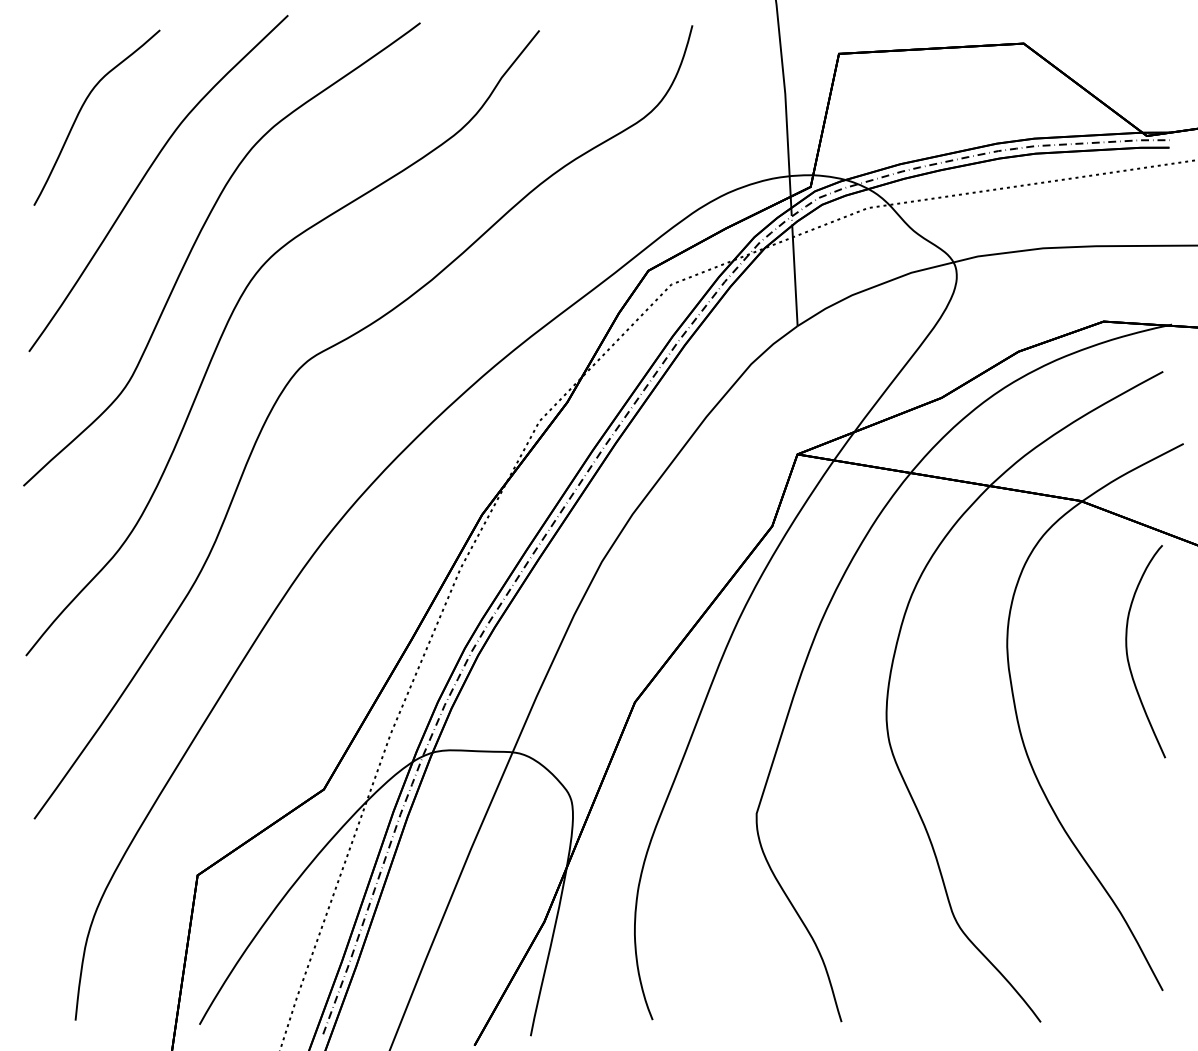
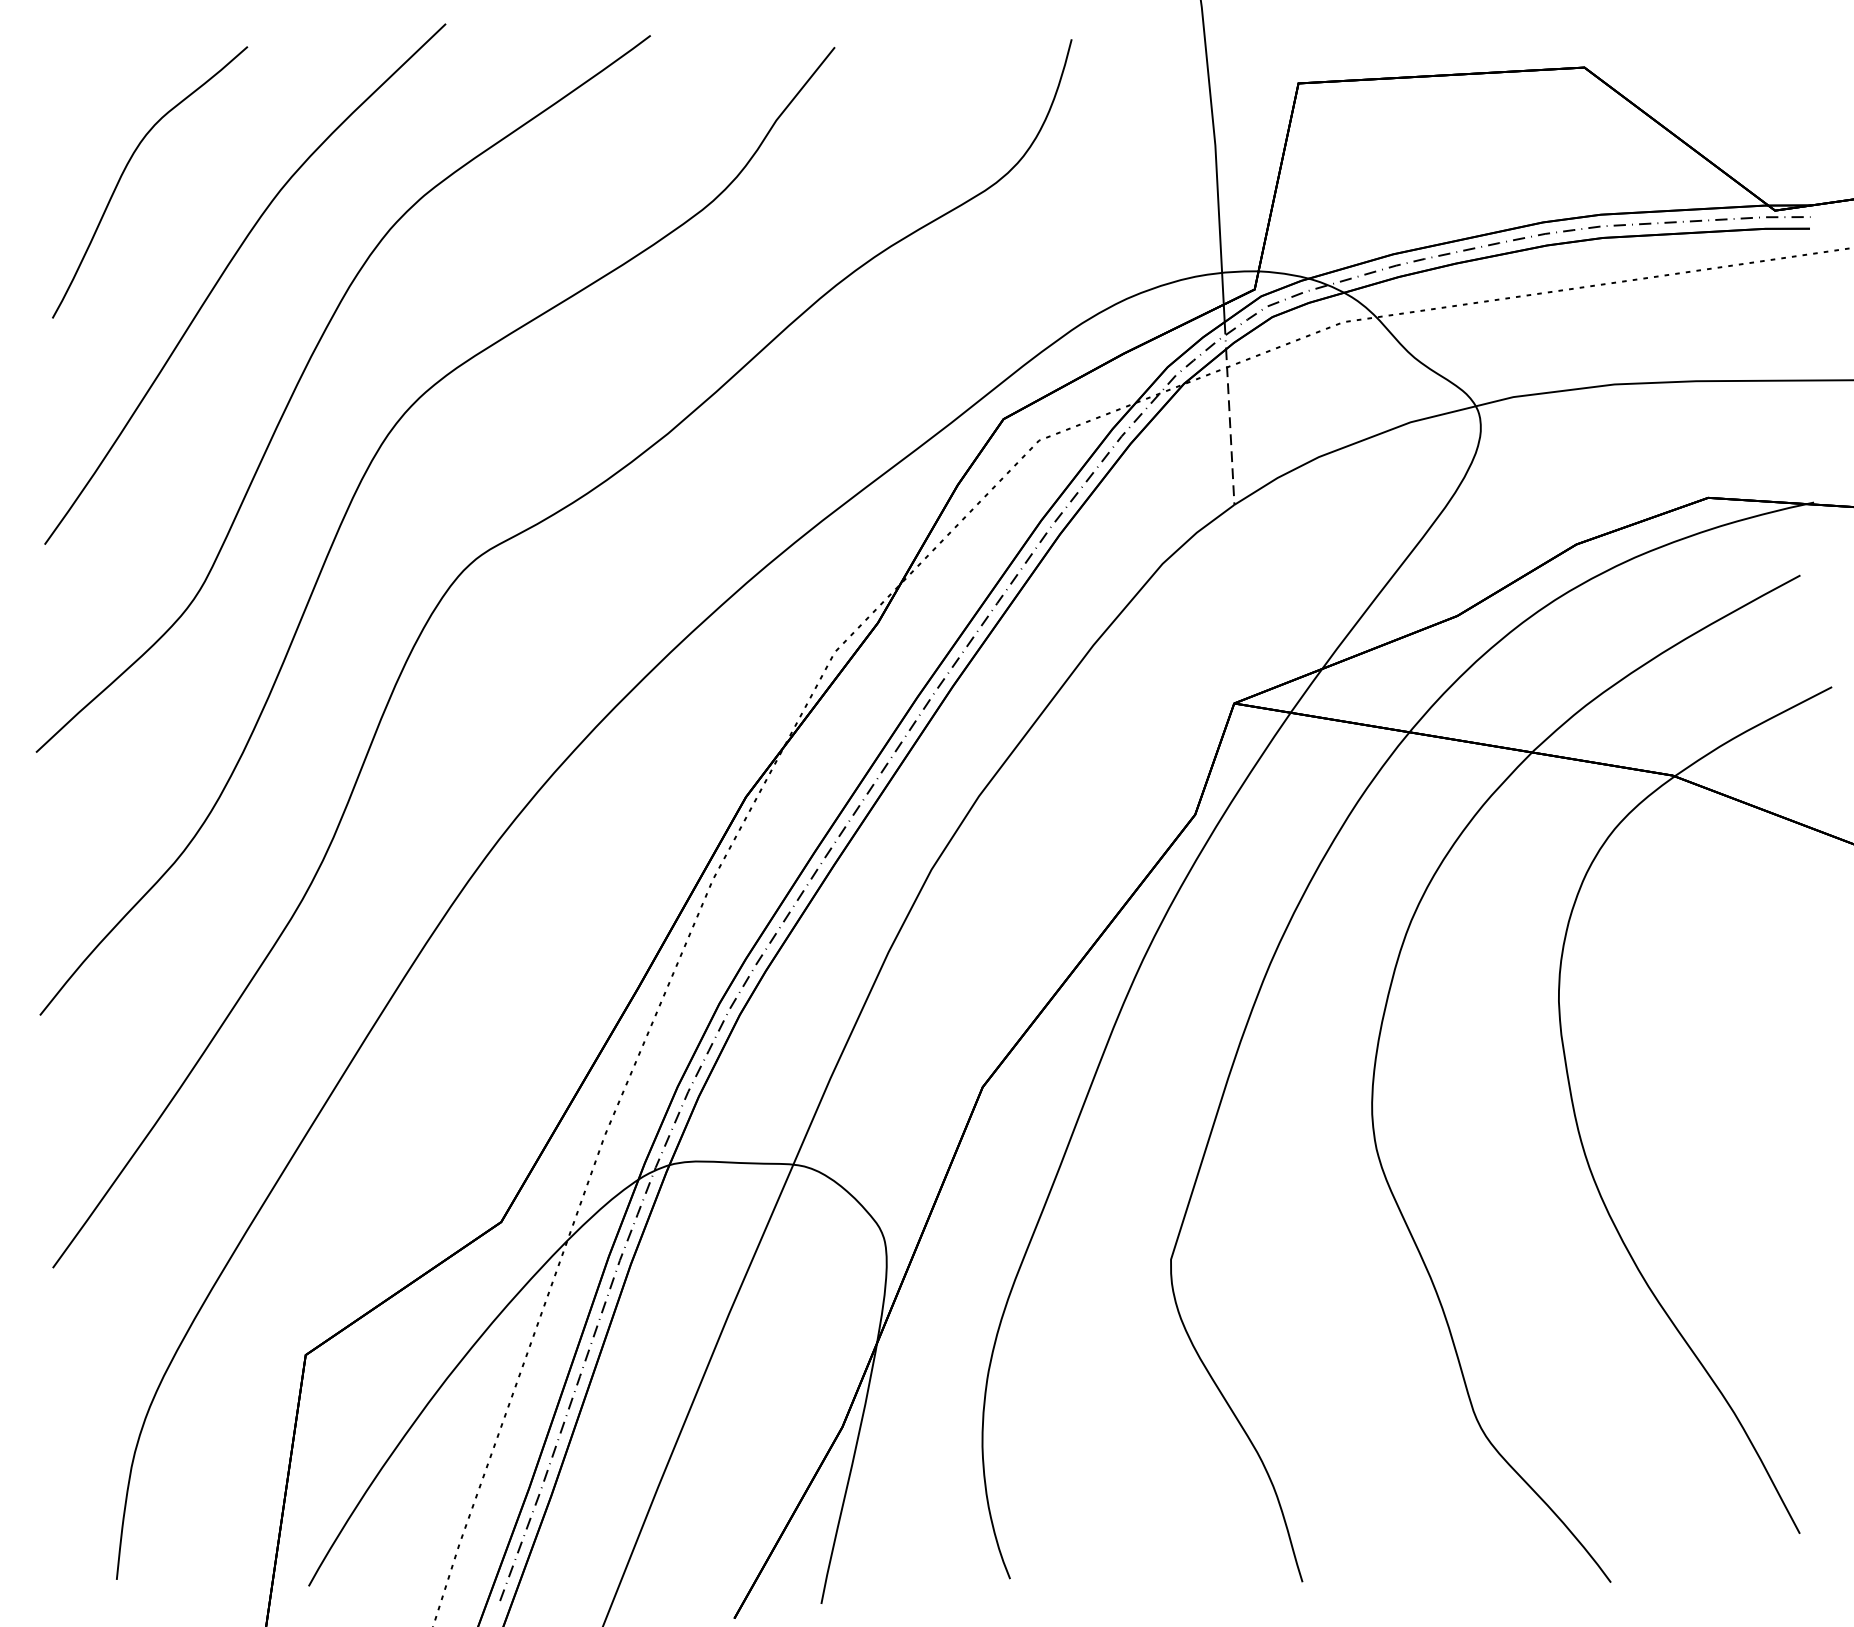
line: (794, 275) -> (1229, 426), solid -> dashed
curve: (1128, 655) -> (1746, 1014), removed

